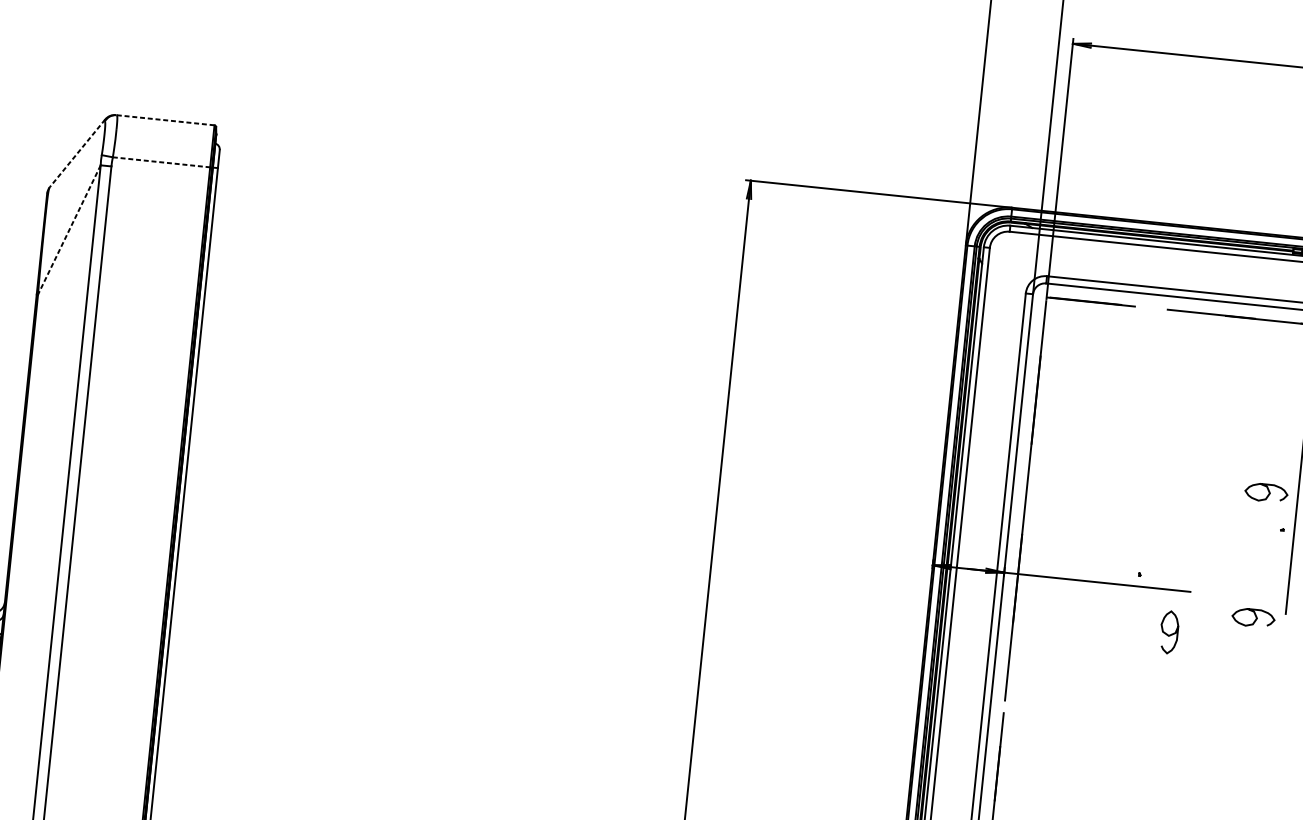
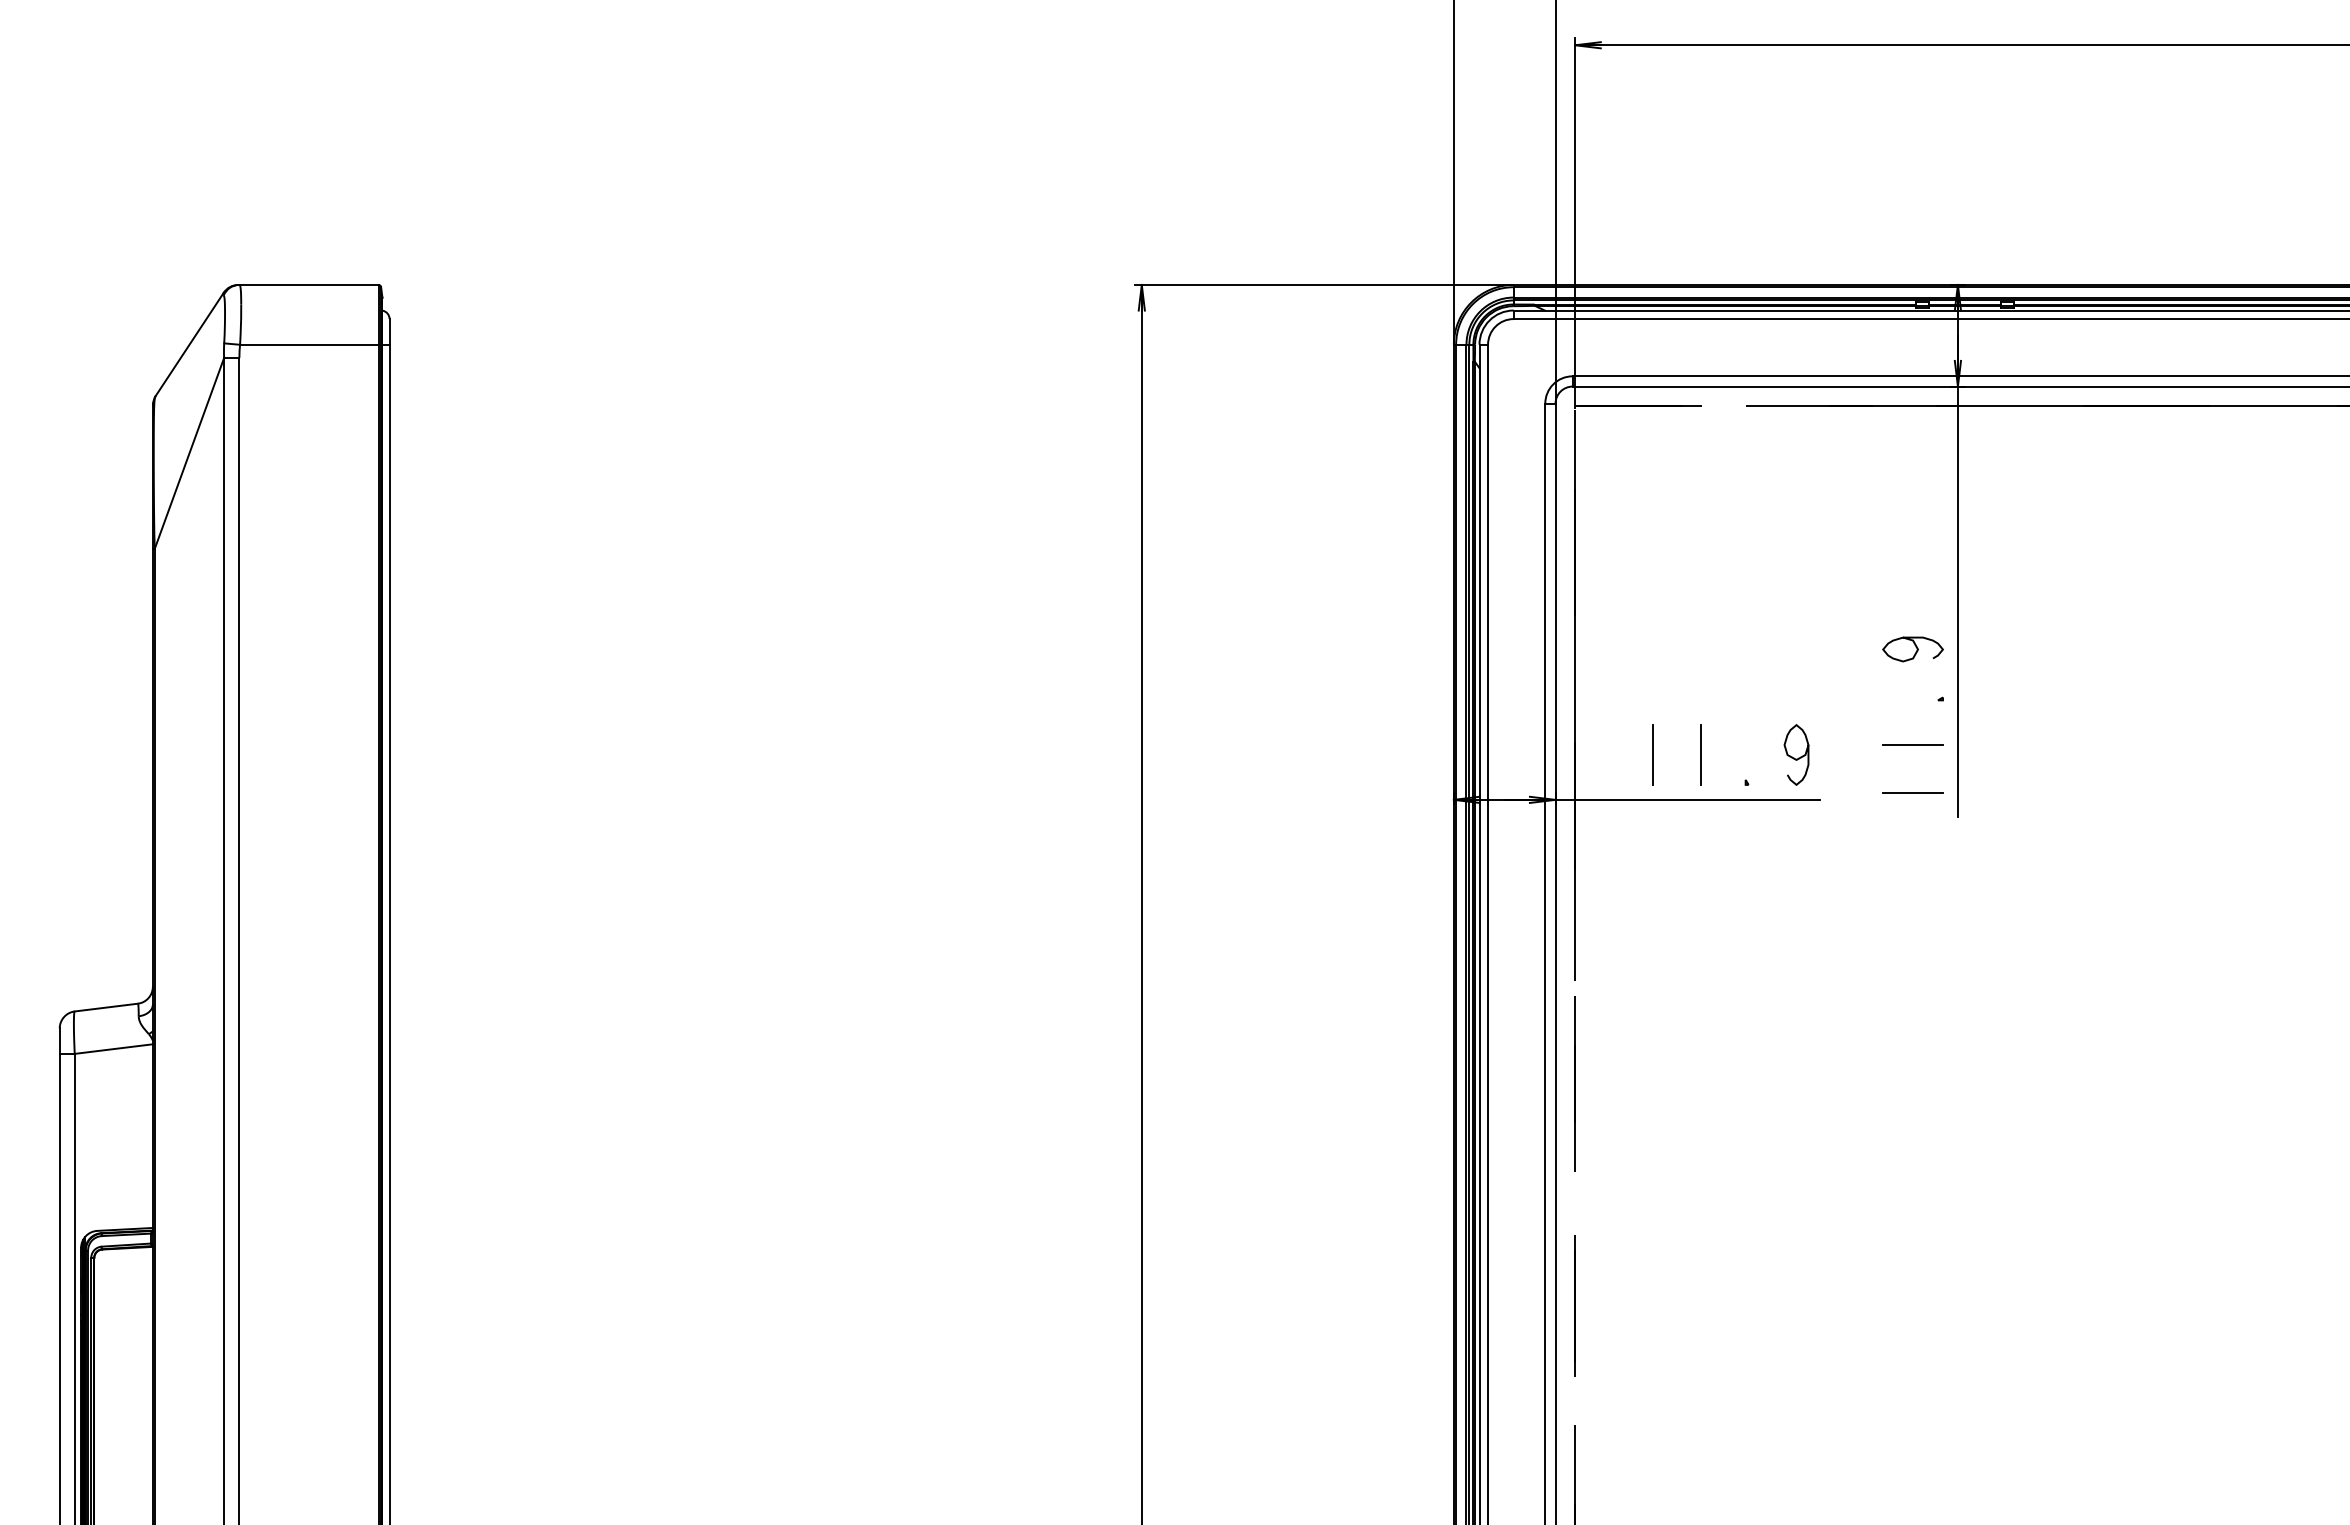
line: (164, 119) -> (307, 284), dashed -> solid
line: (77, 153) -> (189, 344), dashed -> solid
line: (163, 162) -> (311, 344), dashed -> solid
line: (69, 230) -> (189, 453), dashed -> solid
line: (1075, 547) -> (1652, 754), added
line: (1109, 551) -> (1700, 754), added
line: (1259, 560) -> (1912, 745), added
line: (1255, 593) -> (1912, 792), added
curve: (1255, 616) -> (1915, 825), removed
curve: (1167, 634) -> (1794, 757), moved

